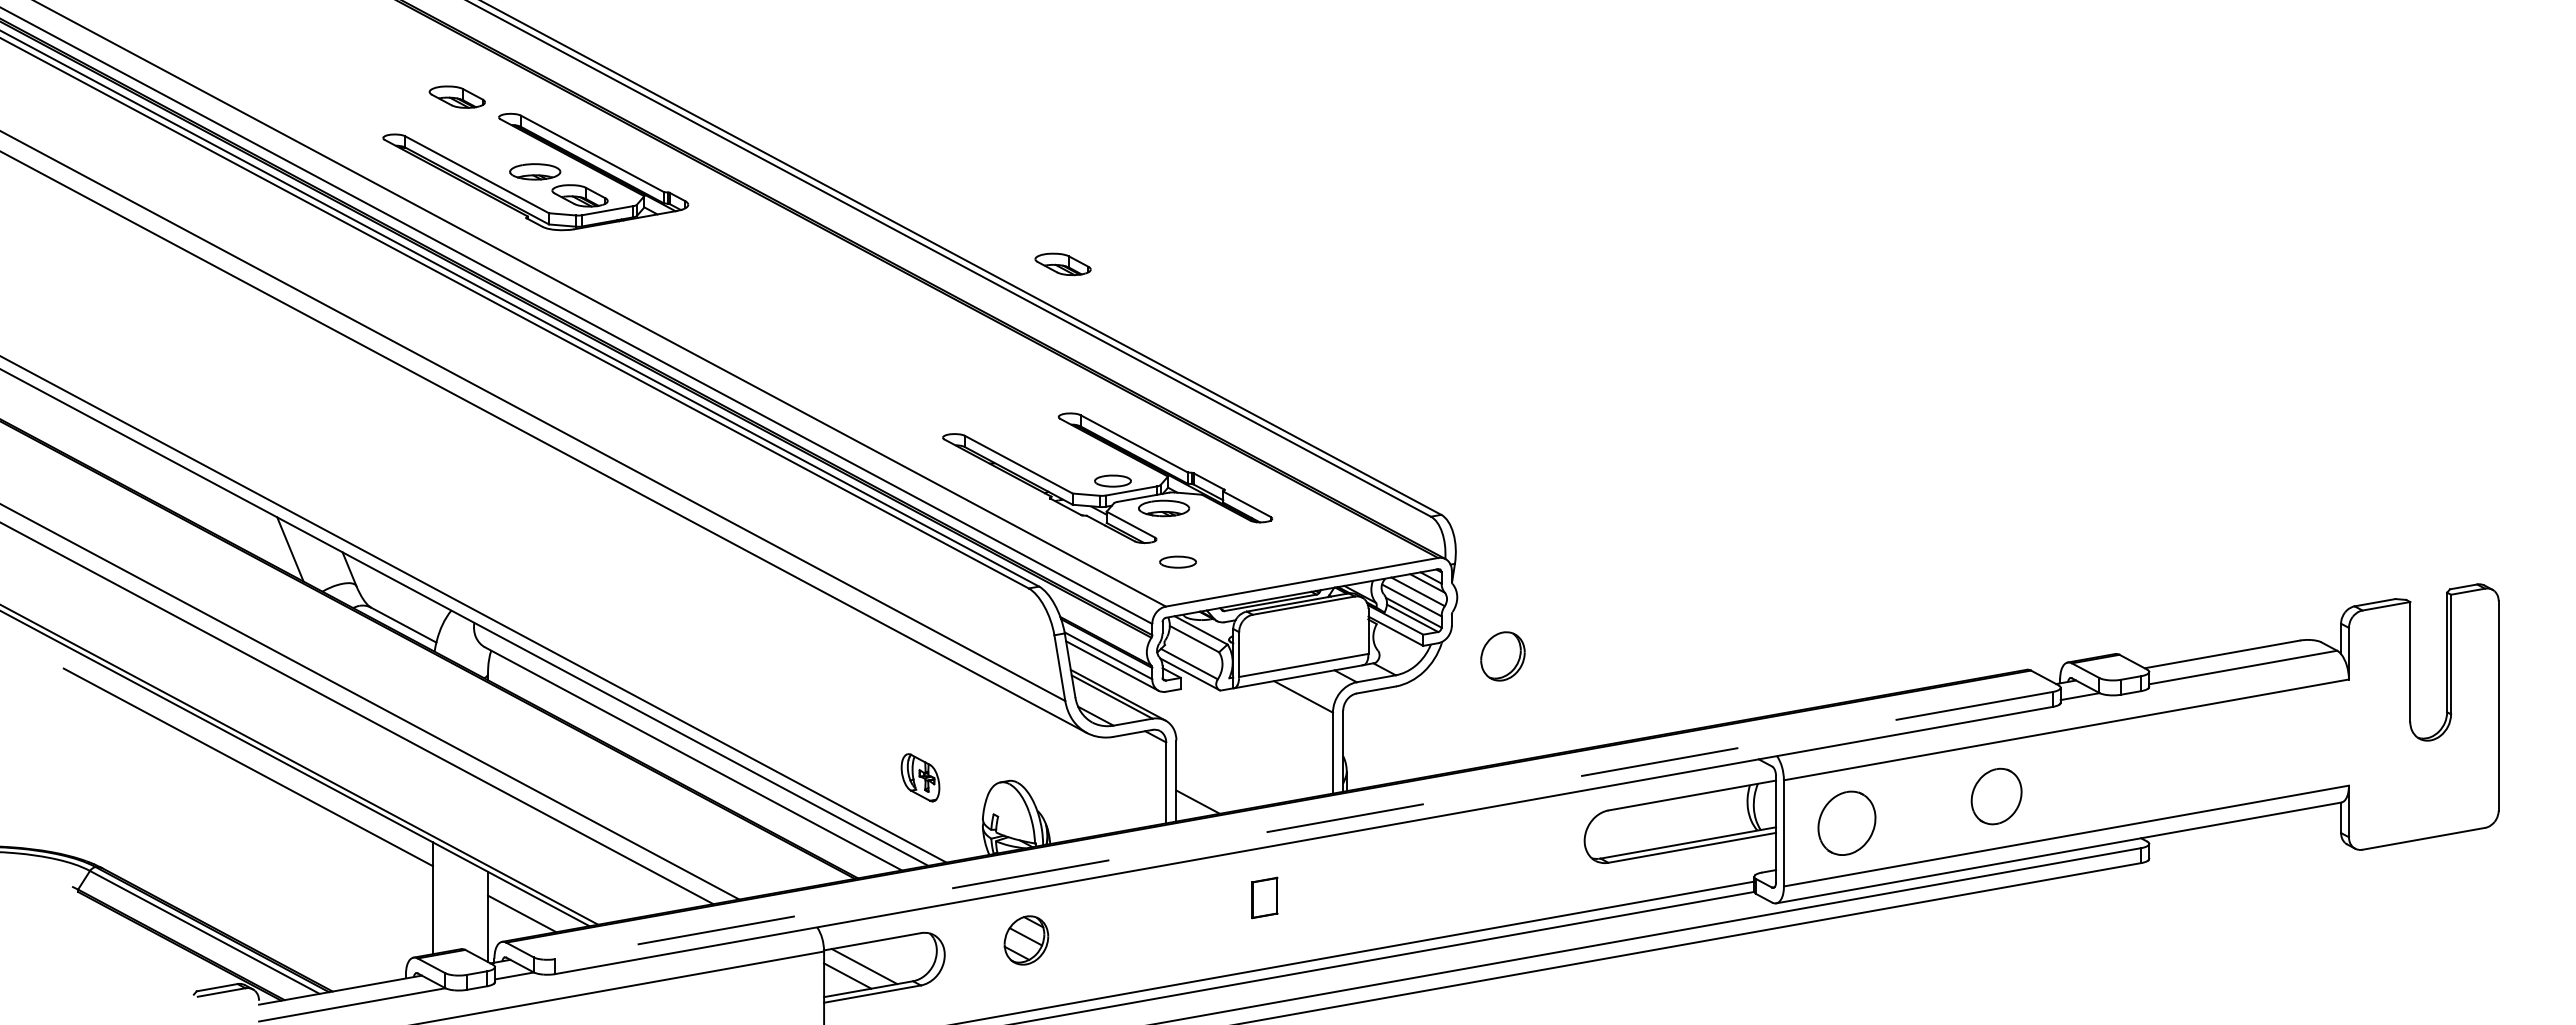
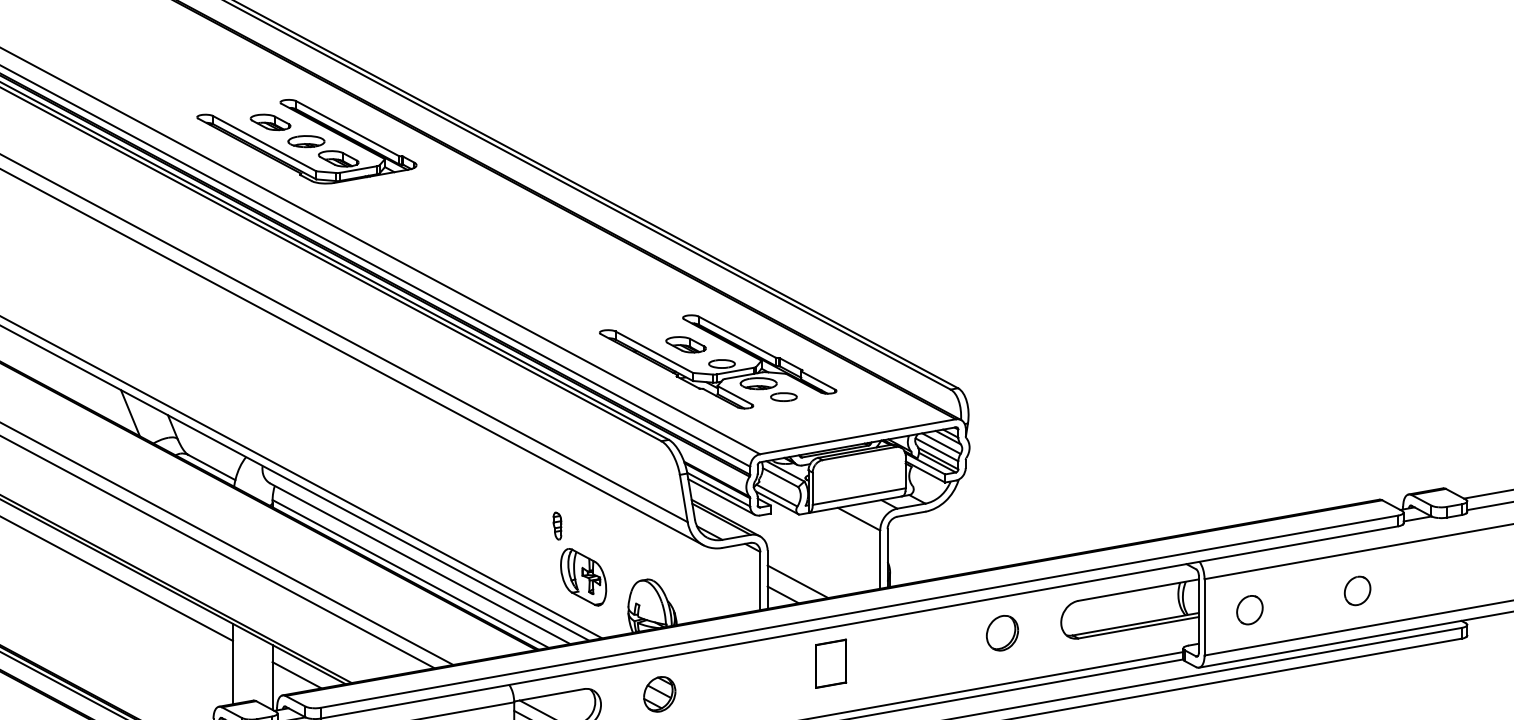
part: (456, 96) -> (270, 121), moved
part: (1062, 264) -> (685, 344), moved
part: (1177, 561) -> (783, 396), moved
part: (1502, 656) -> (1002, 633), moved
part: (883, 706) -> (556, 526), added
line: (680, 772) -> (410, 573), added
part: (920, 777) -> (583, 577), size x1.67
line: (1218, 783) -> (797, 581), added
part: (1996, 796) -> (1357, 590), size x0.71
part: (1846, 823) -> (1249, 610), size x0.62
line: (1304, 825) -> (859, 611), dashed -> solid
part: (1264, 897) -> (830, 663), size x1.67

